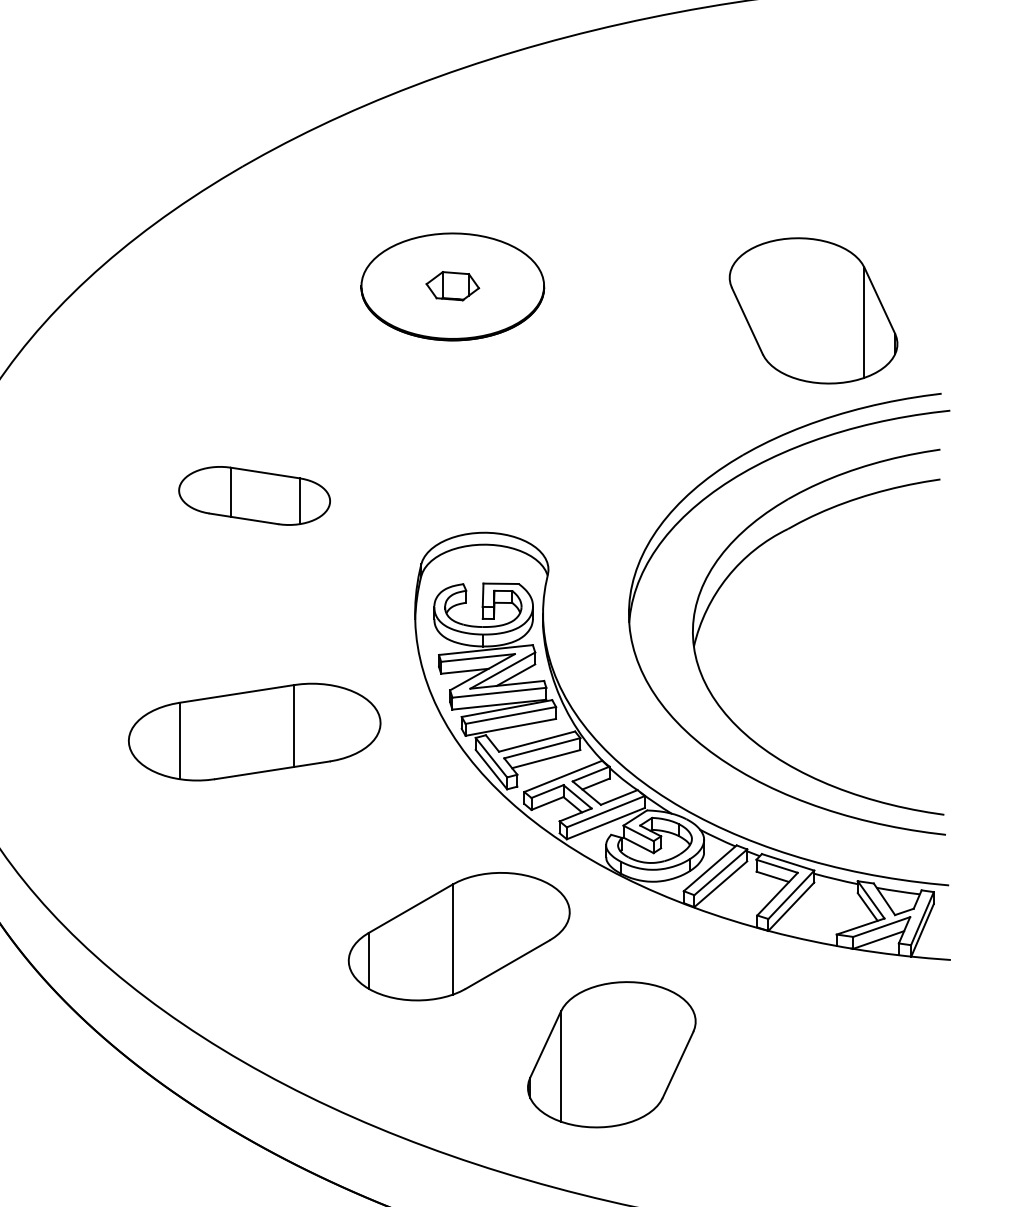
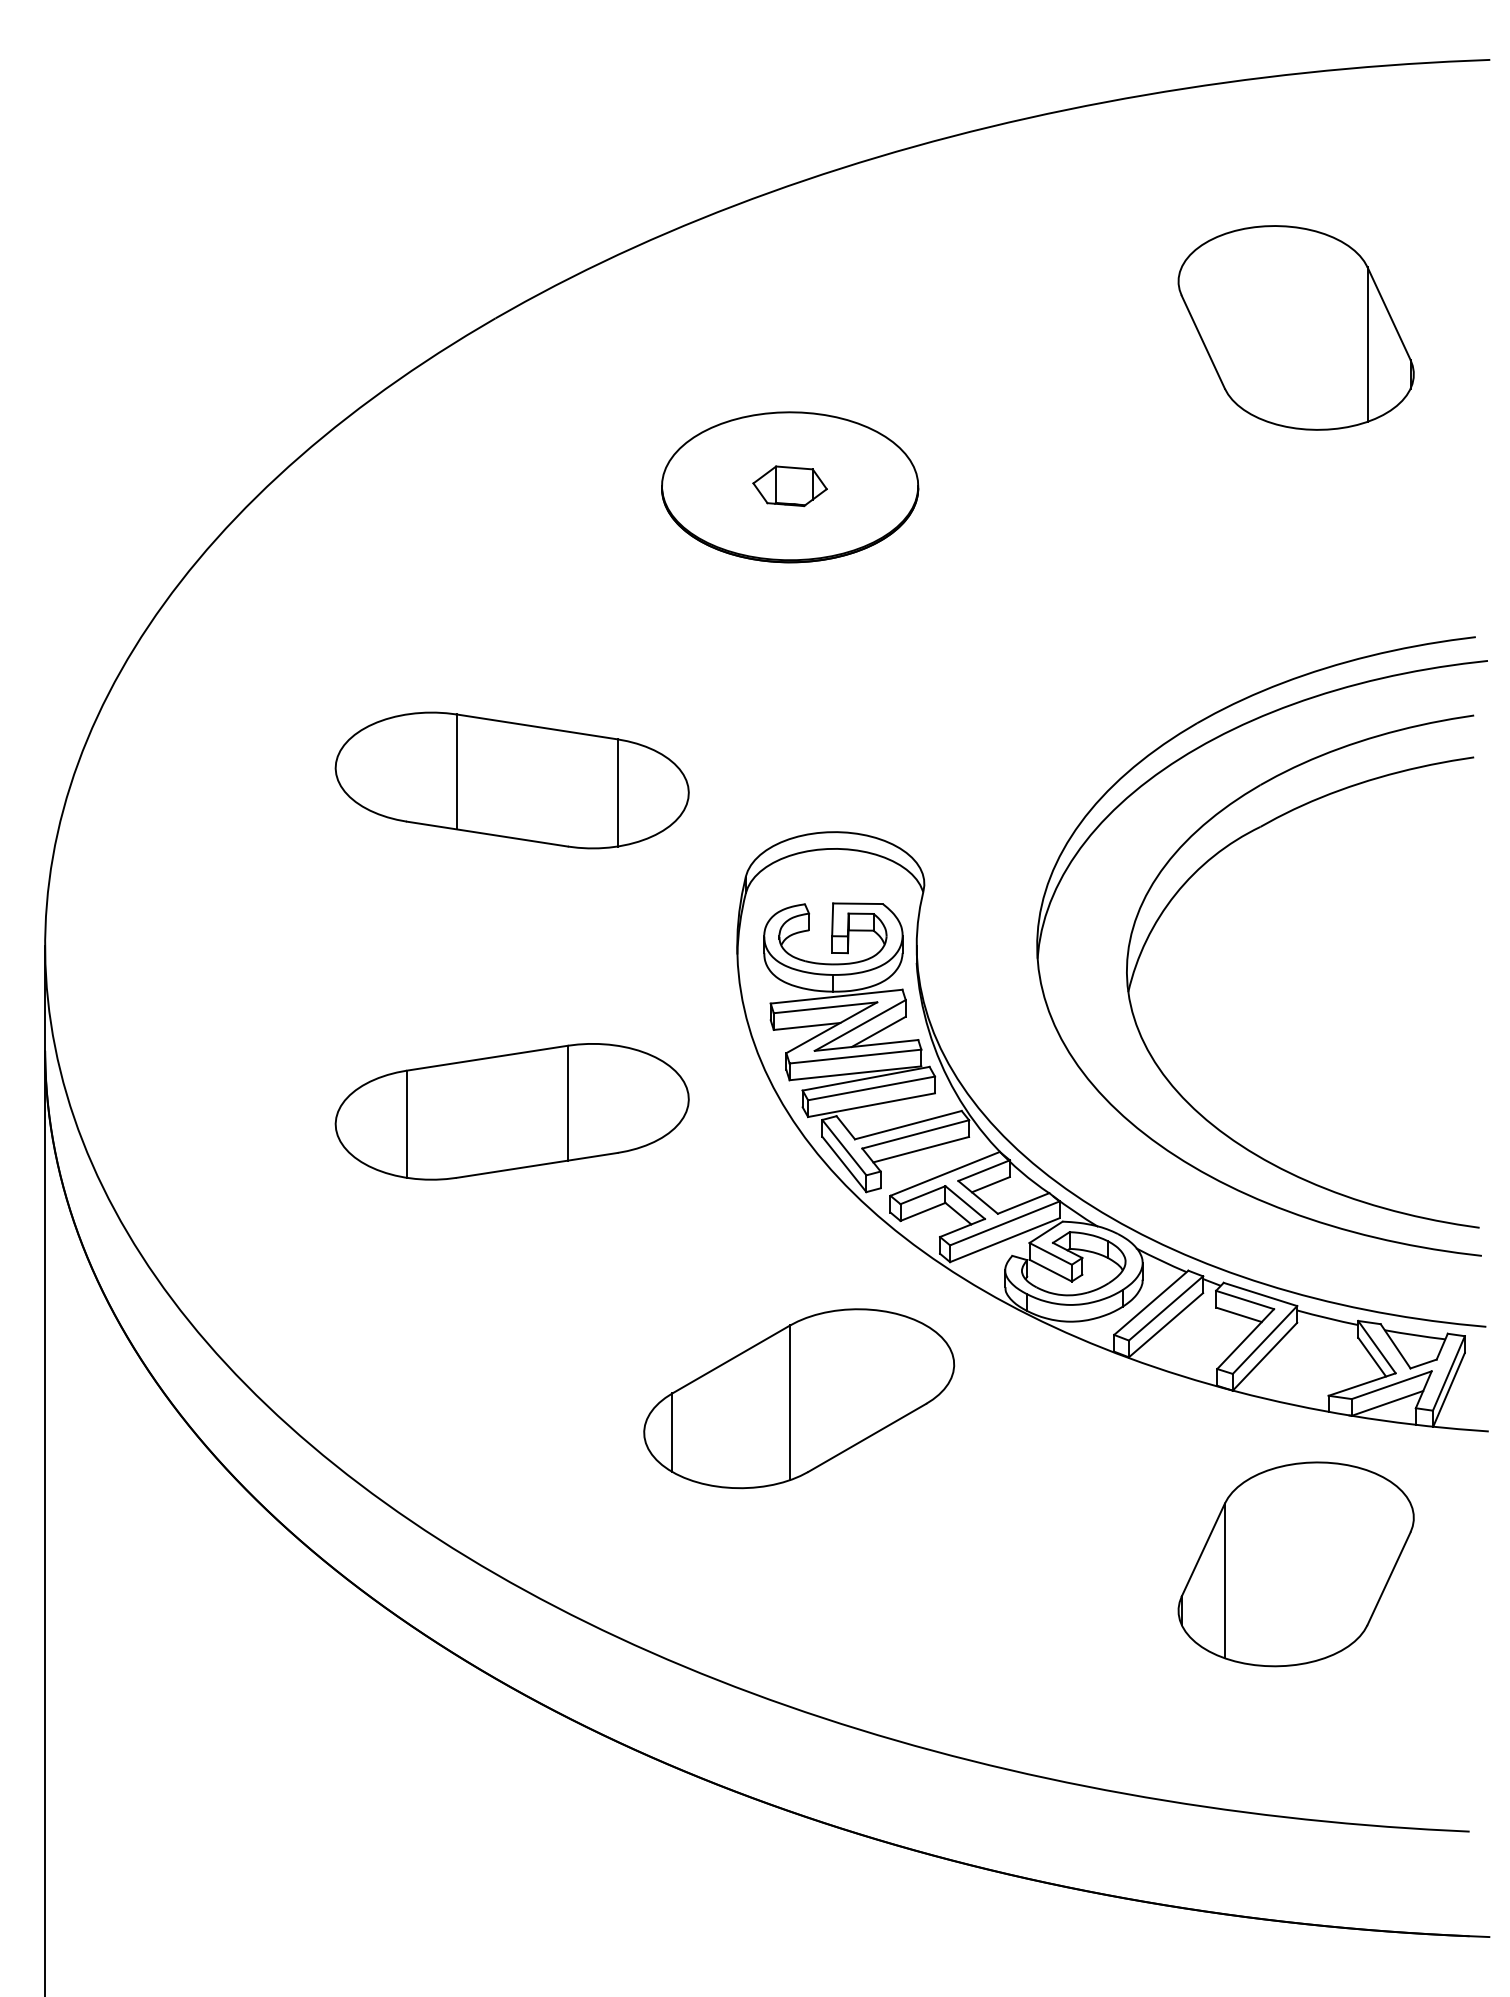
part: (813, 310) -> (1295, 327), moved
part: (254, 495) -> (511, 780), size x1.67
part: (611, 1054) -> (1295, 1564), moved

